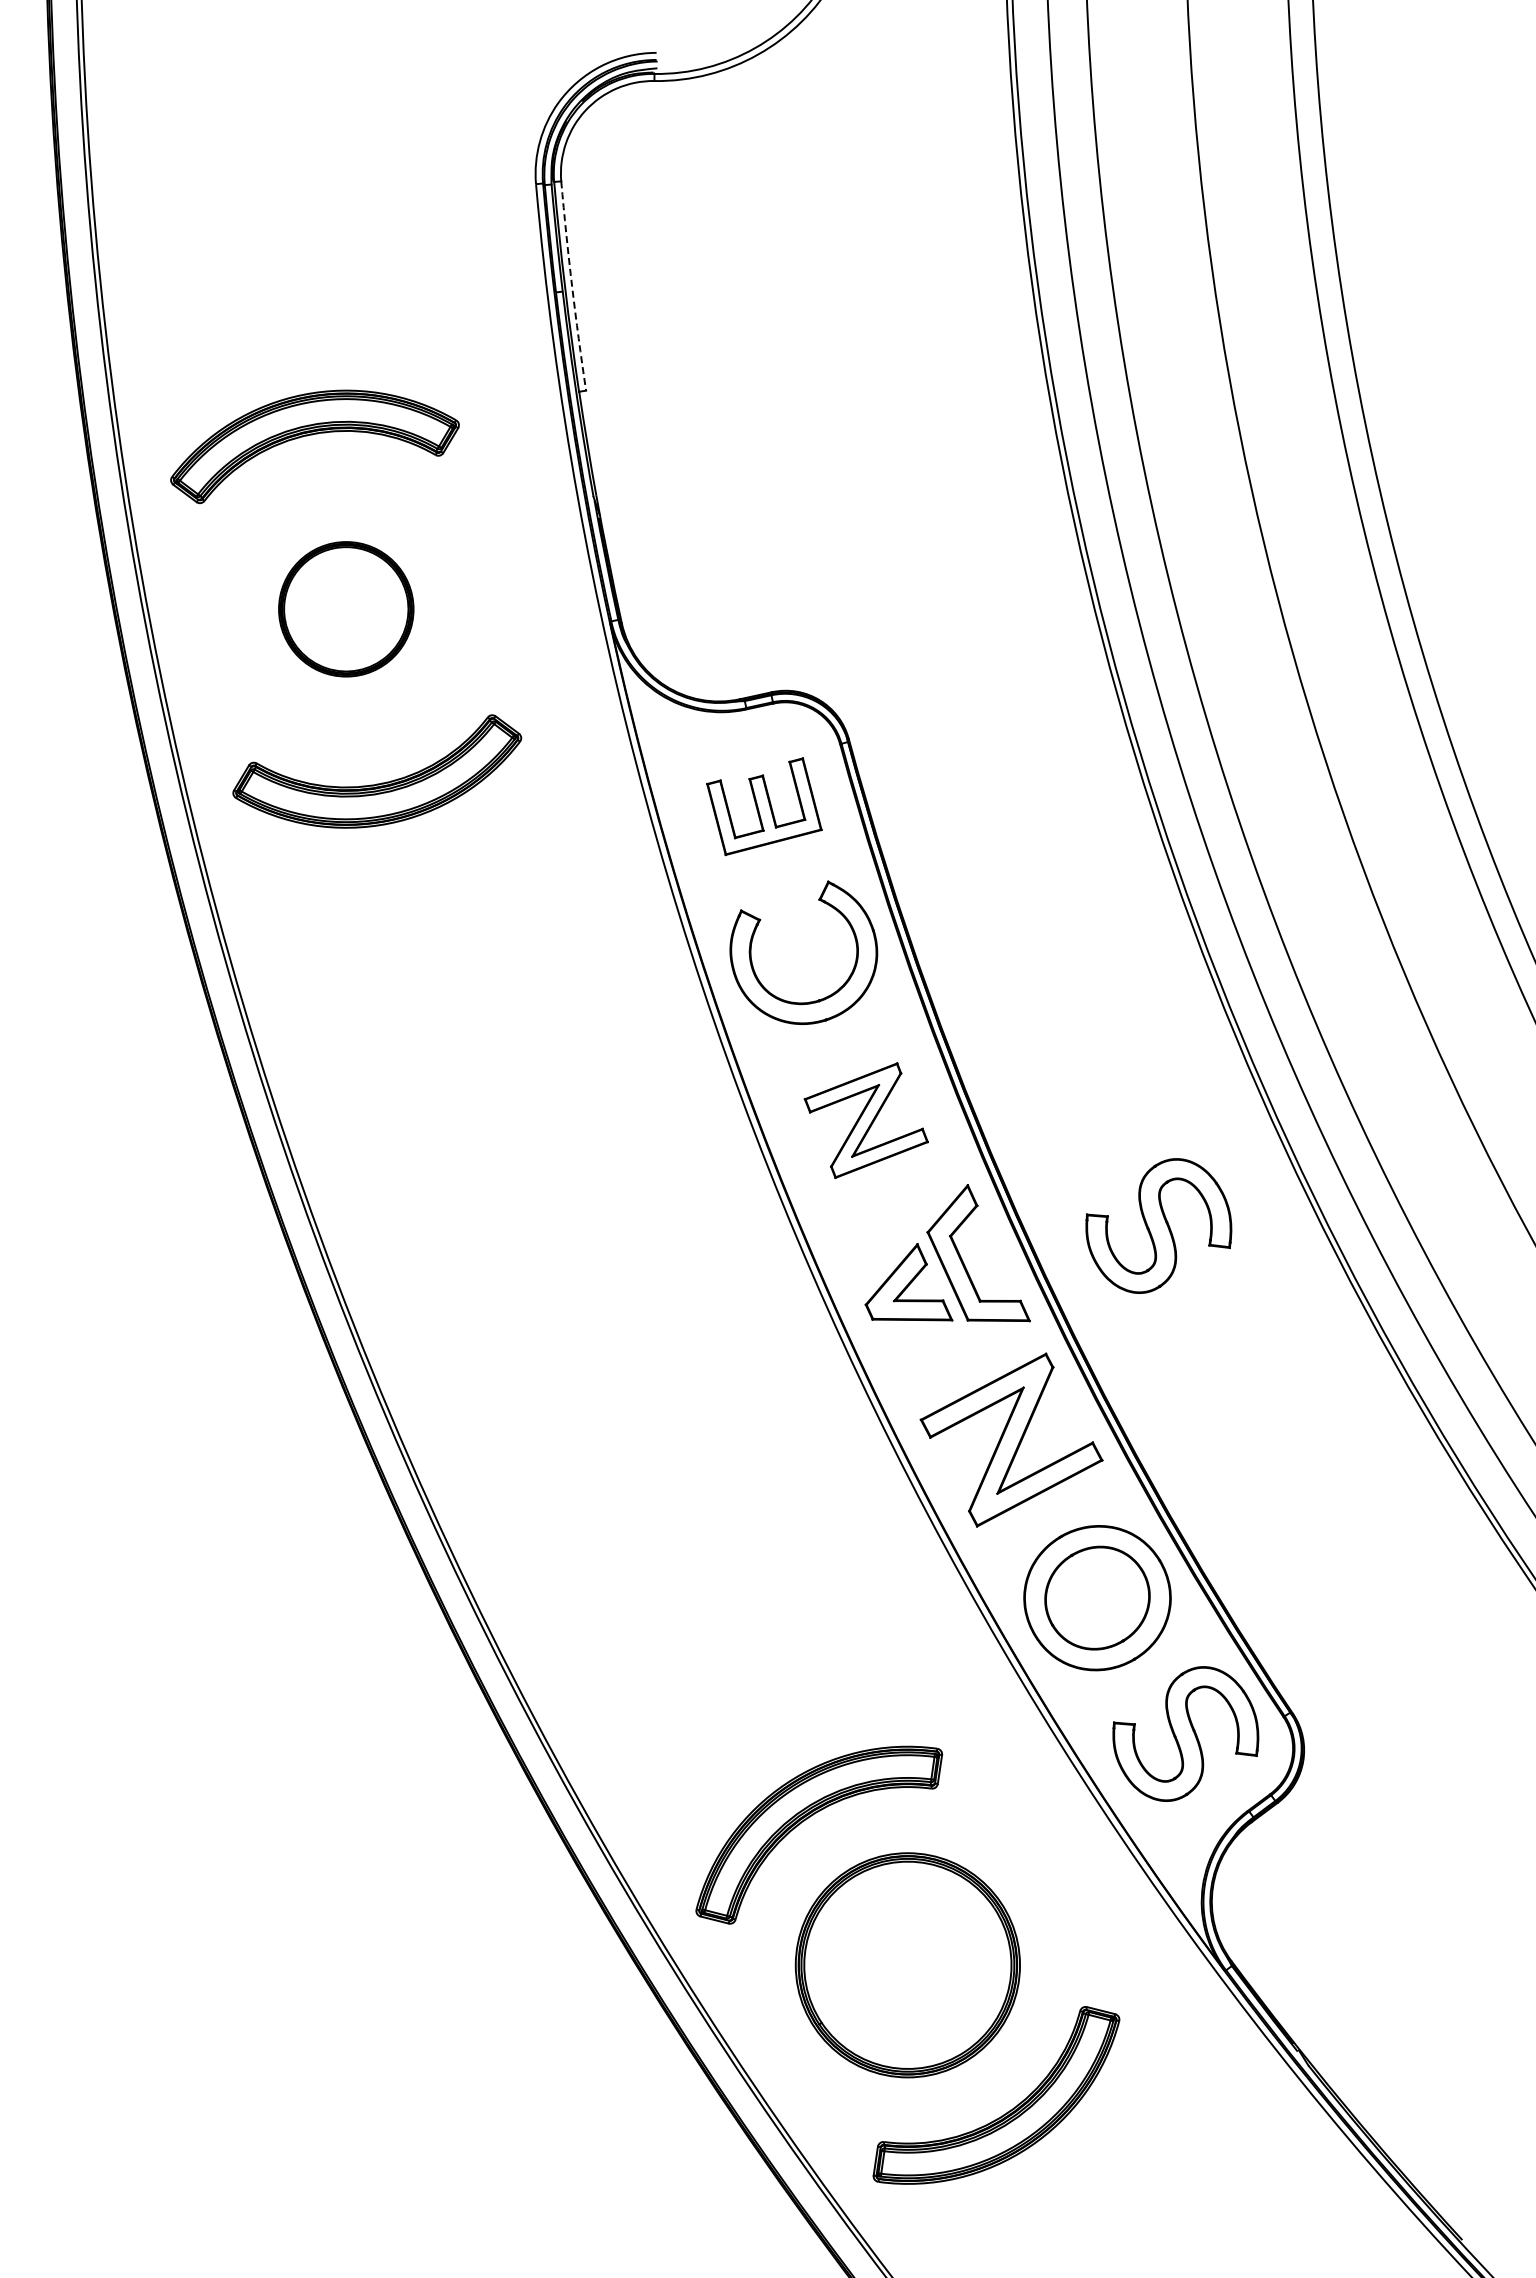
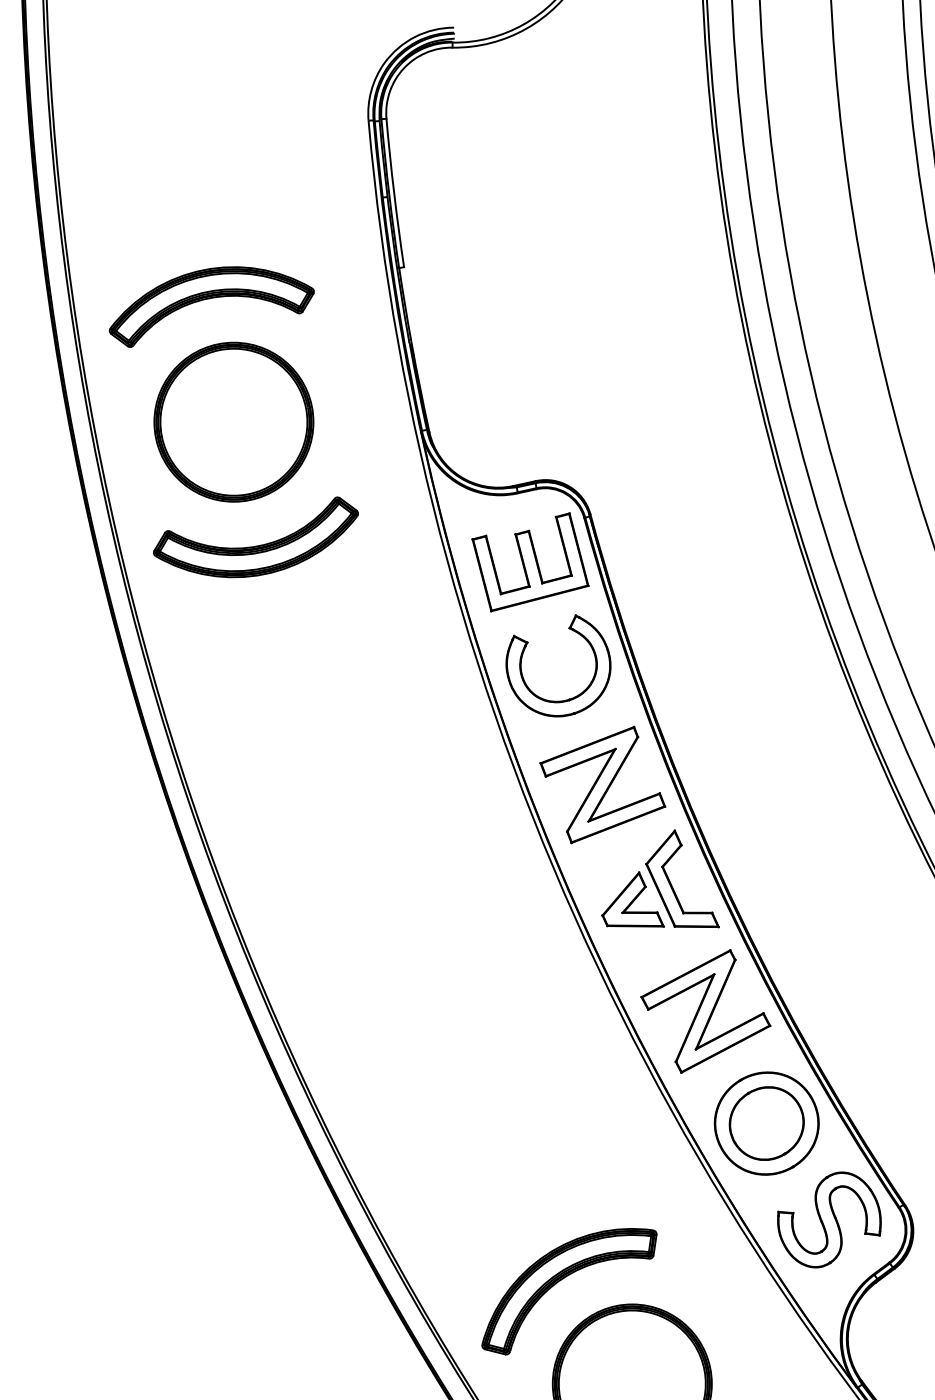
arc: (572, 286) -> (394, 193), dashed -> solid
part: (346, 609) -> (234, 422), size x1.67
part: (764, 806) -> (530, 562), size x1.43
part: (866, 1120) -> (602, 784), size x1.43
part: (1158, 1225) -> (810, 859), removed

